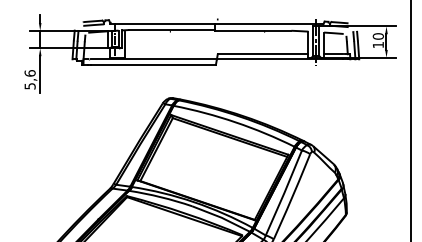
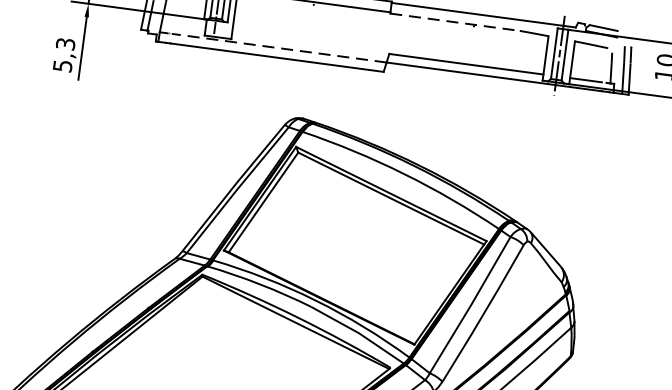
line: (253, 30) -> (455, 21), solid -> dashed
line: (153, 59) -> (278, 48), solid -> dashed
text: (29, 73) -> (64, 44), 5,6 -> 5,3

